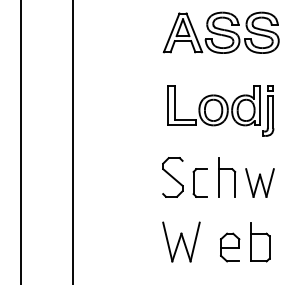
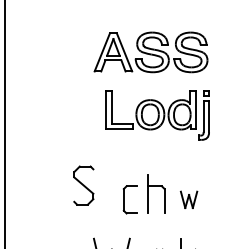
part: (220, 110) -> (157, 114), moved
part: (172, 177) -> (83, 185), moved
part: (259, 182) -> (188, 199), size x0.6

